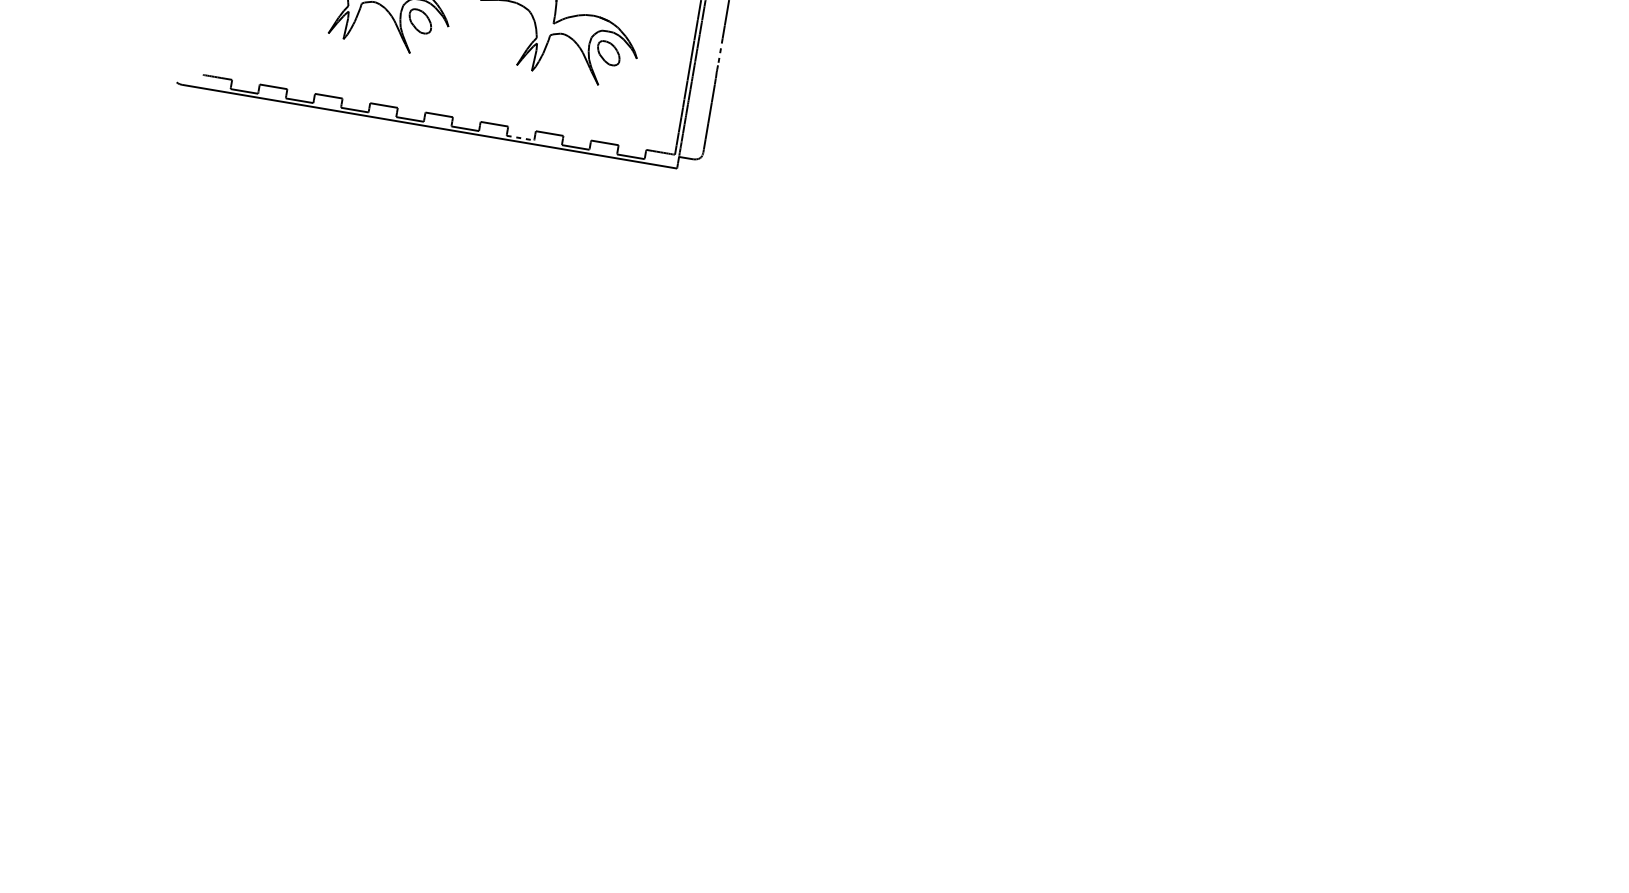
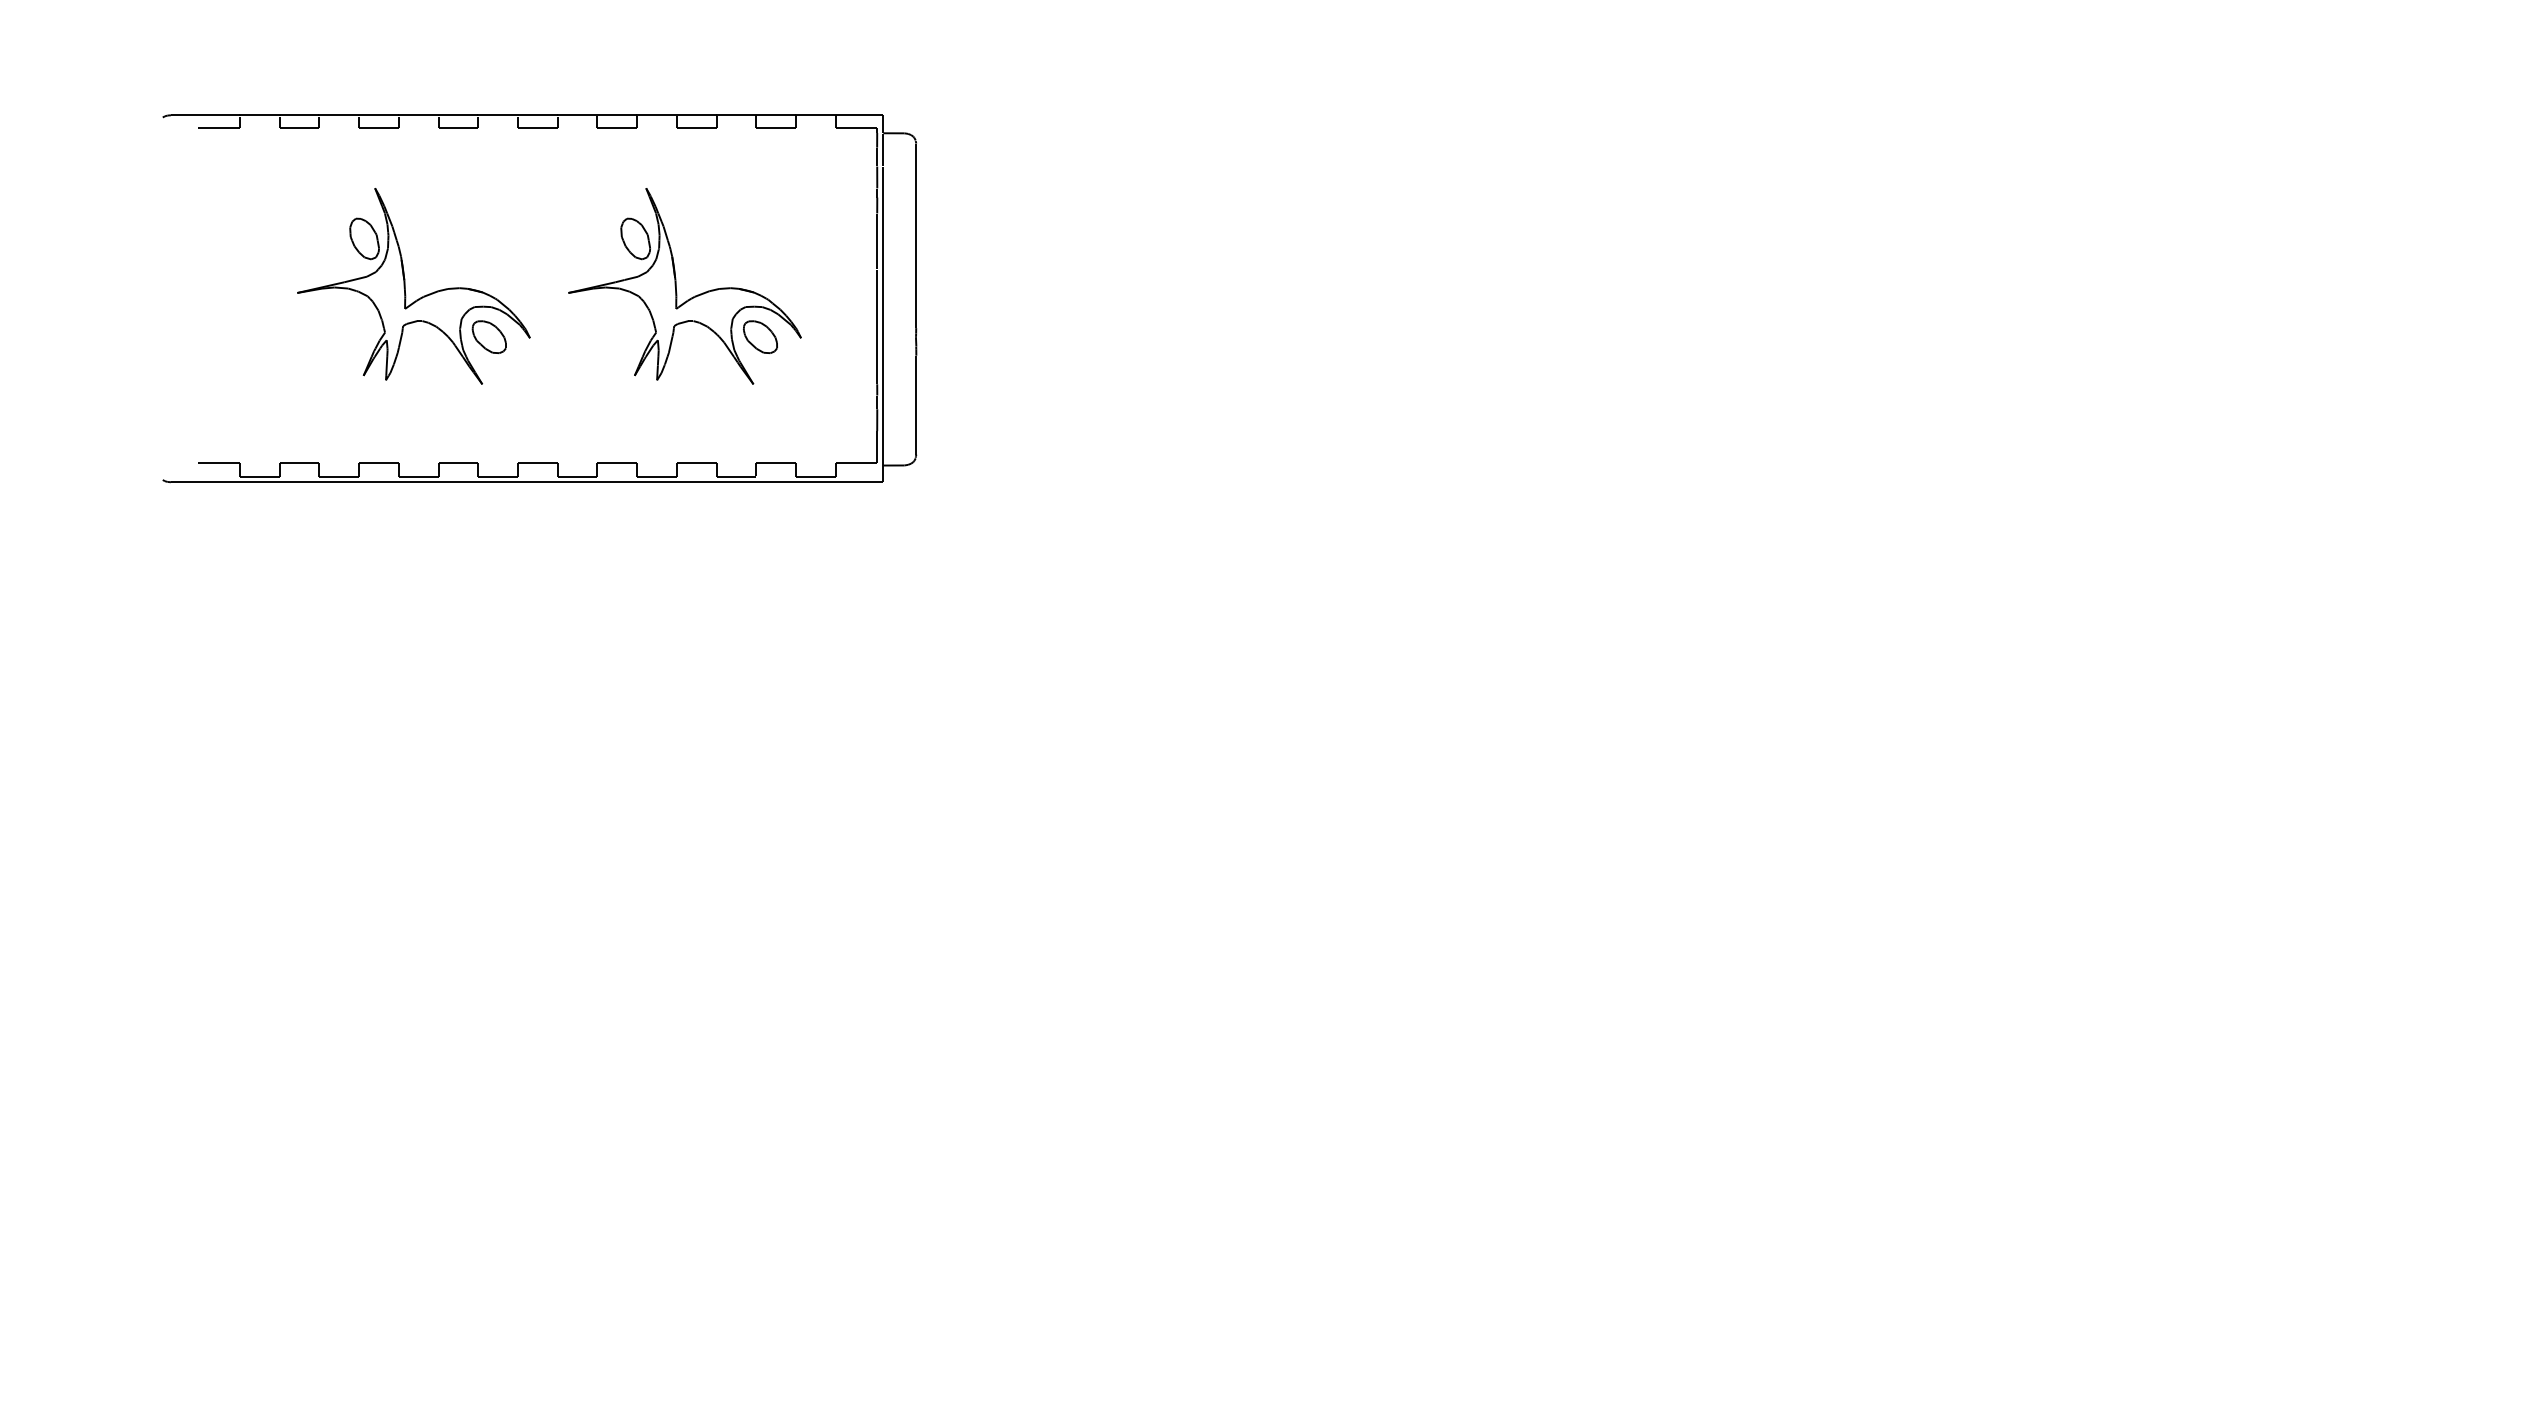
line: (720, 52) -> (916, 309), dashed -> solid
line: (520, 138) -> (657, 476), dashed -> solid

